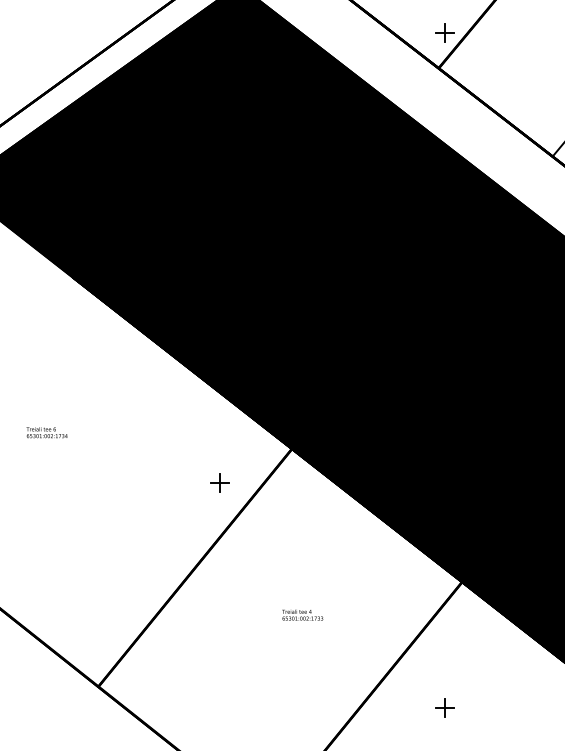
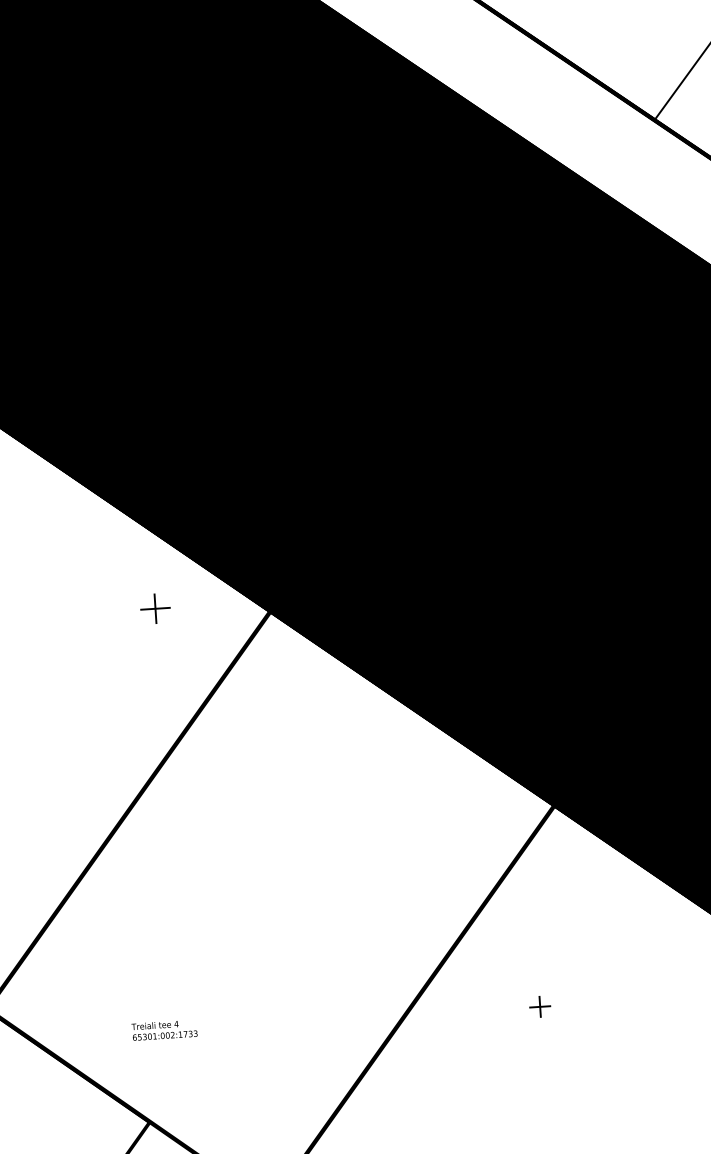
part: (219, 482) -> (154, 608), moved
text: (302, 614) -> (164, 1029), moved
part: (444, 707) -> (539, 1006), size x0.7

